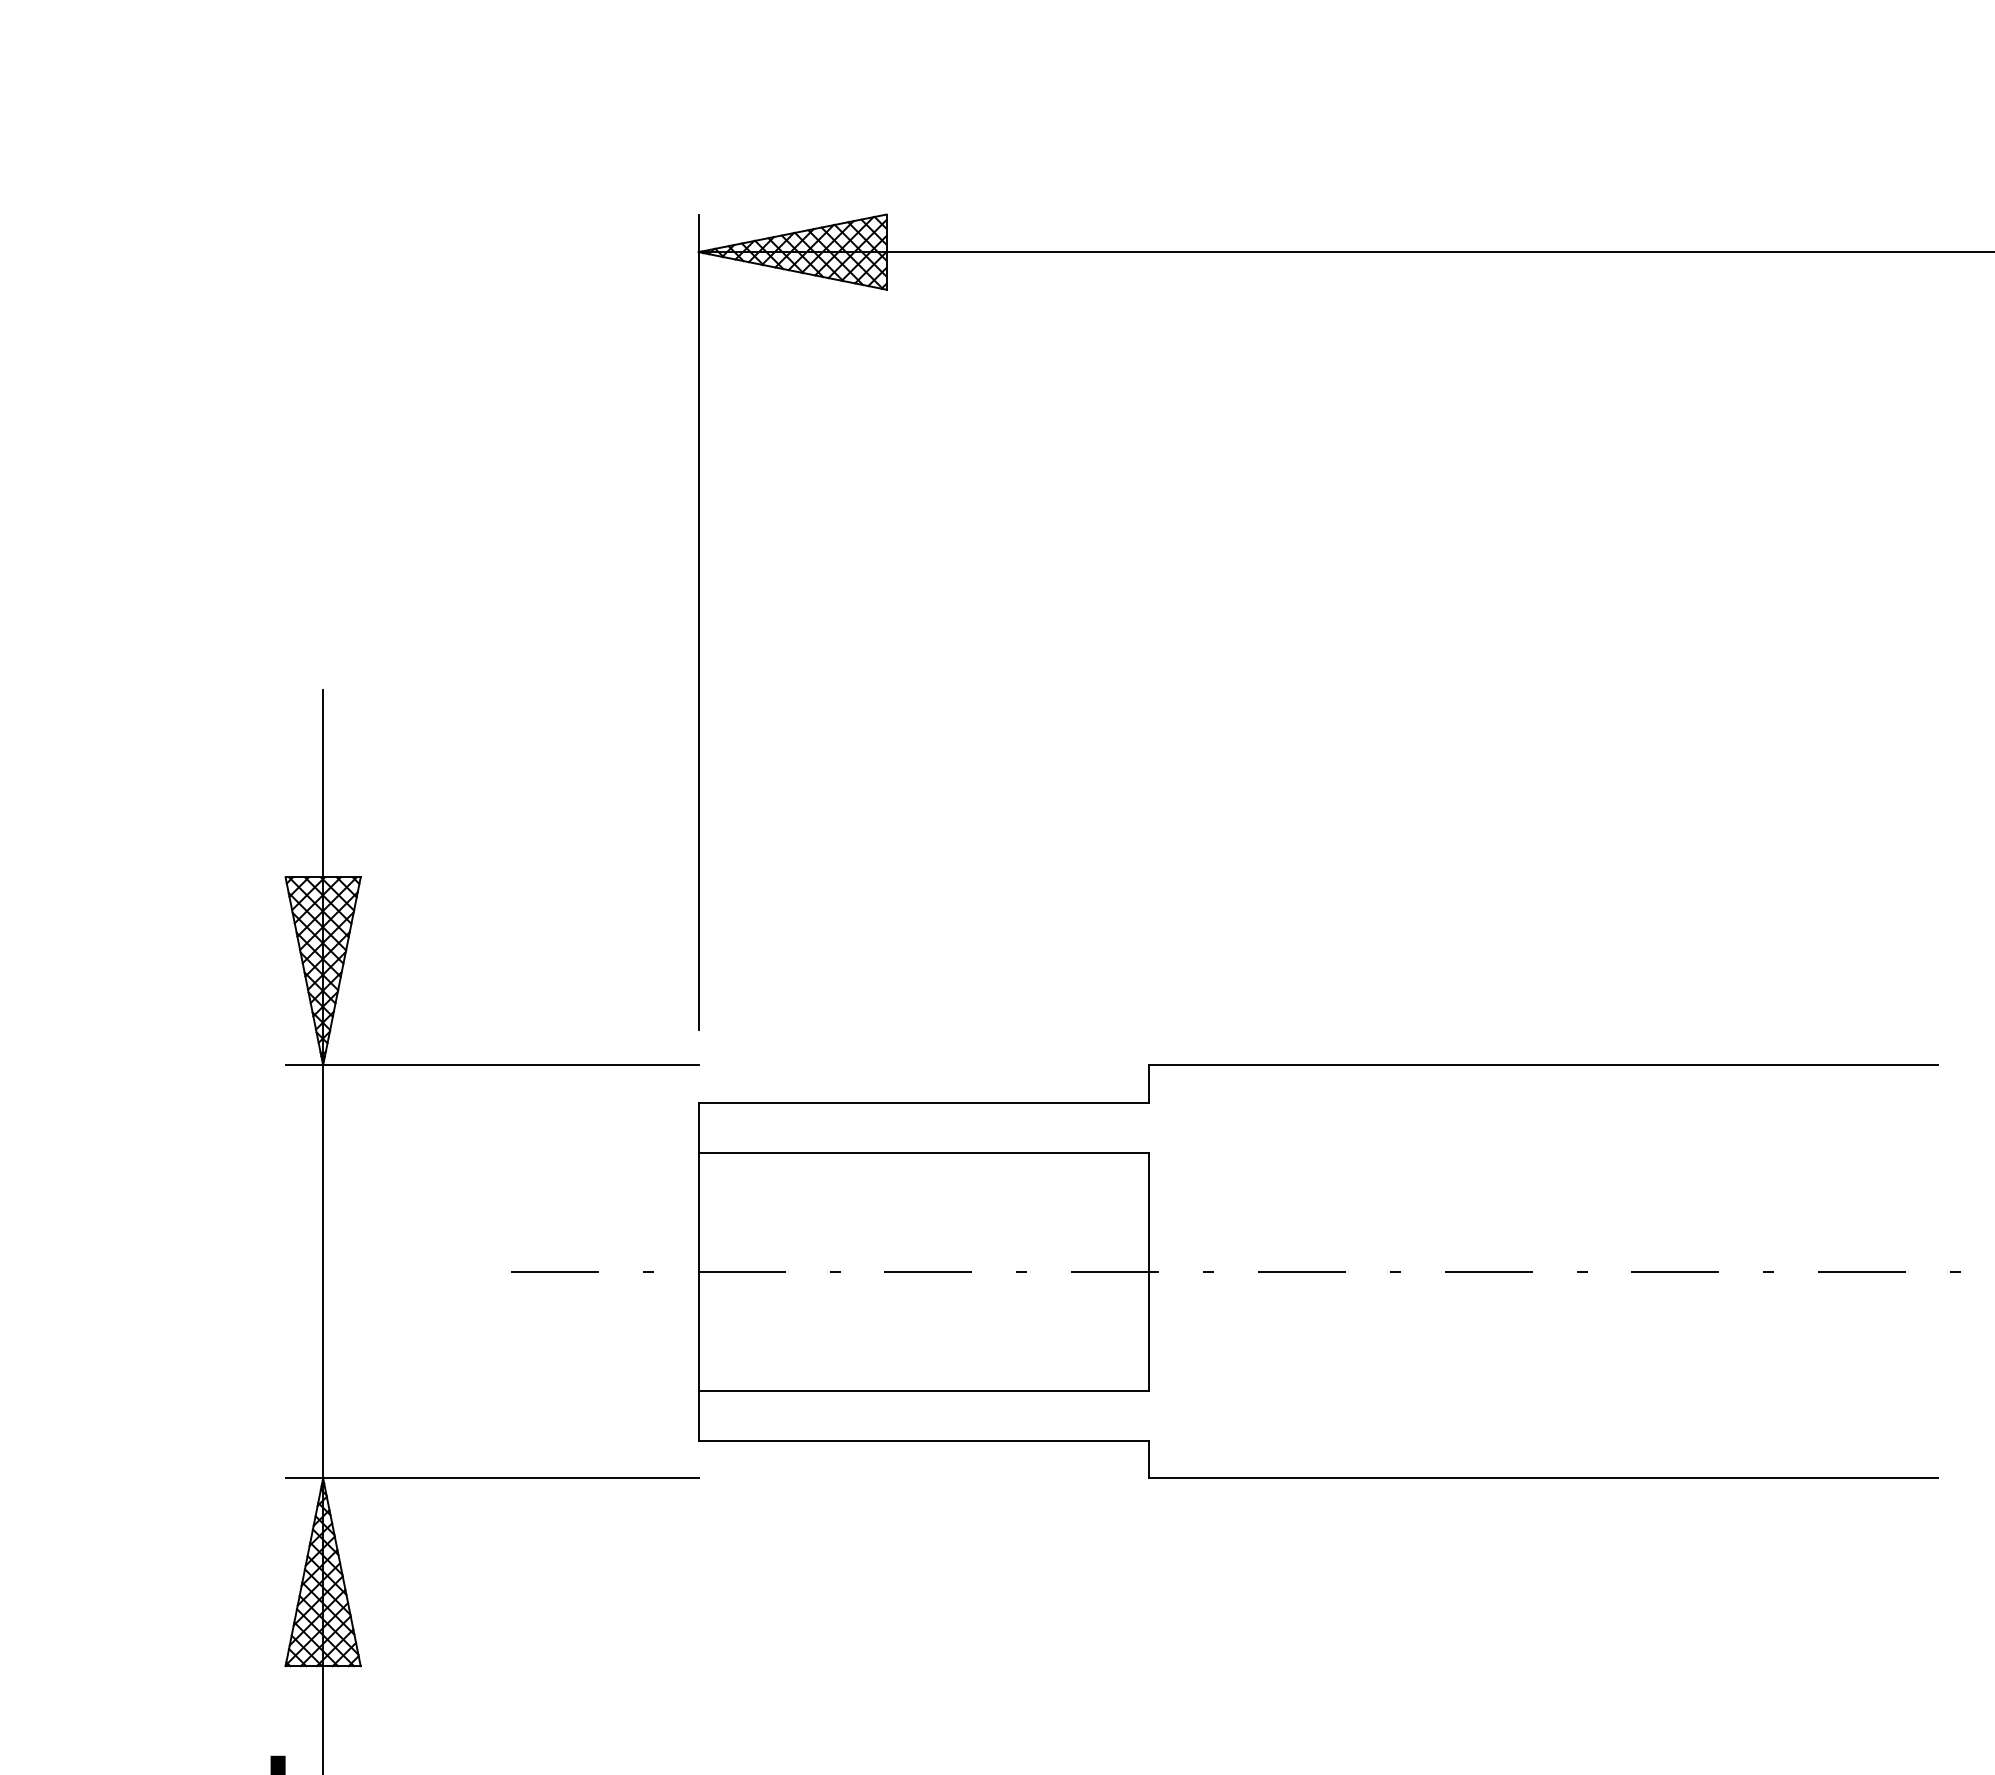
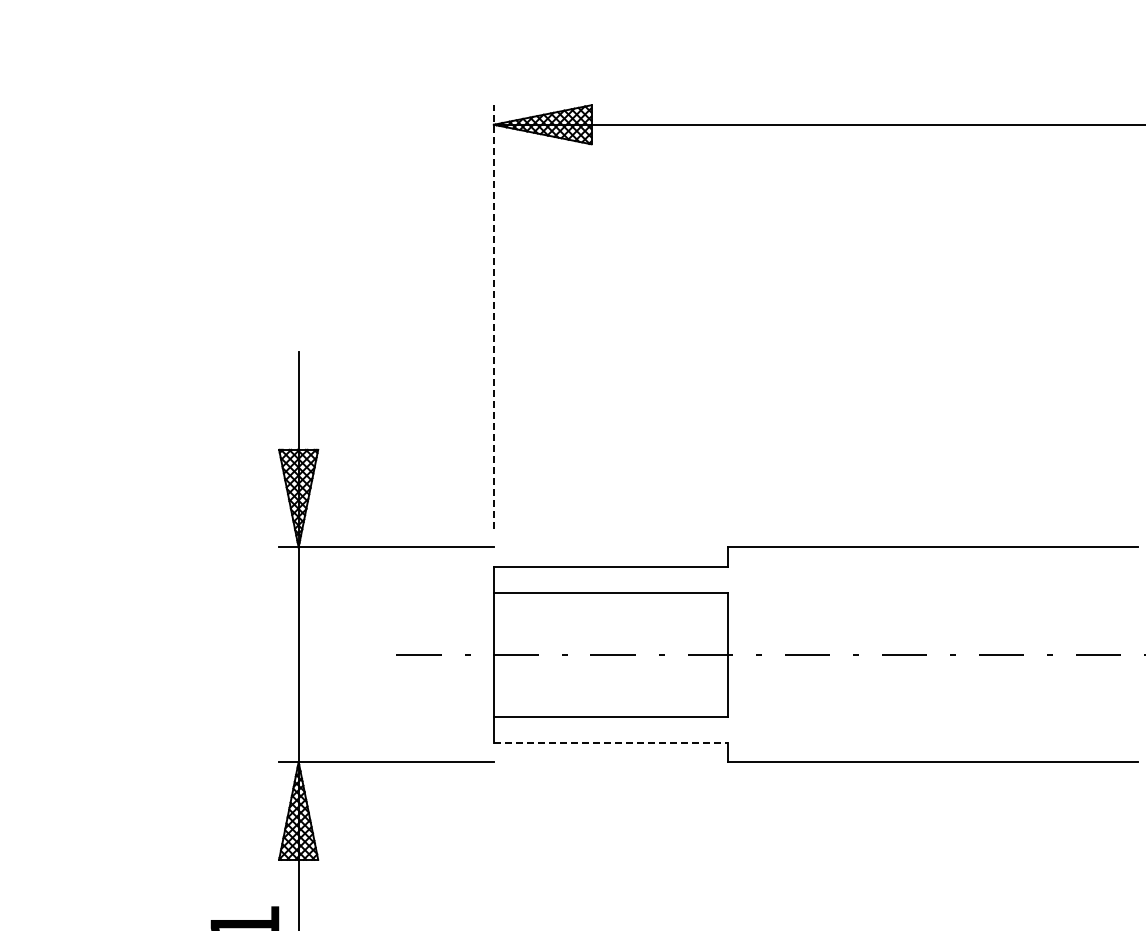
line: (697, 622) -> (493, 317), solid -> dashed
line: (924, 1440) -> (611, 742), solid -> dashed

